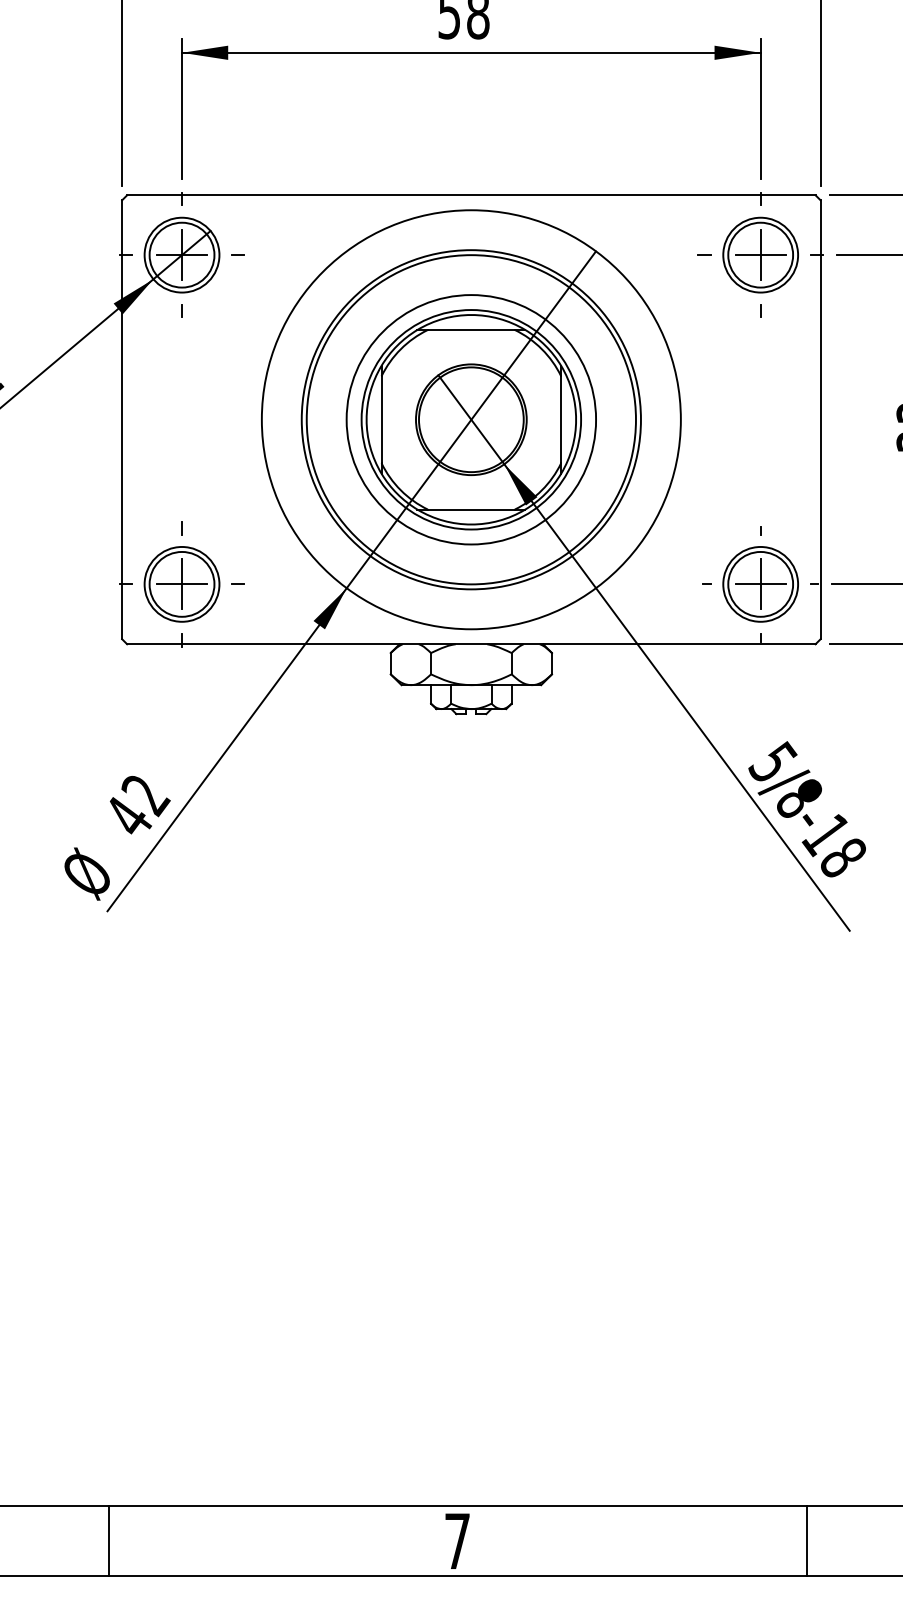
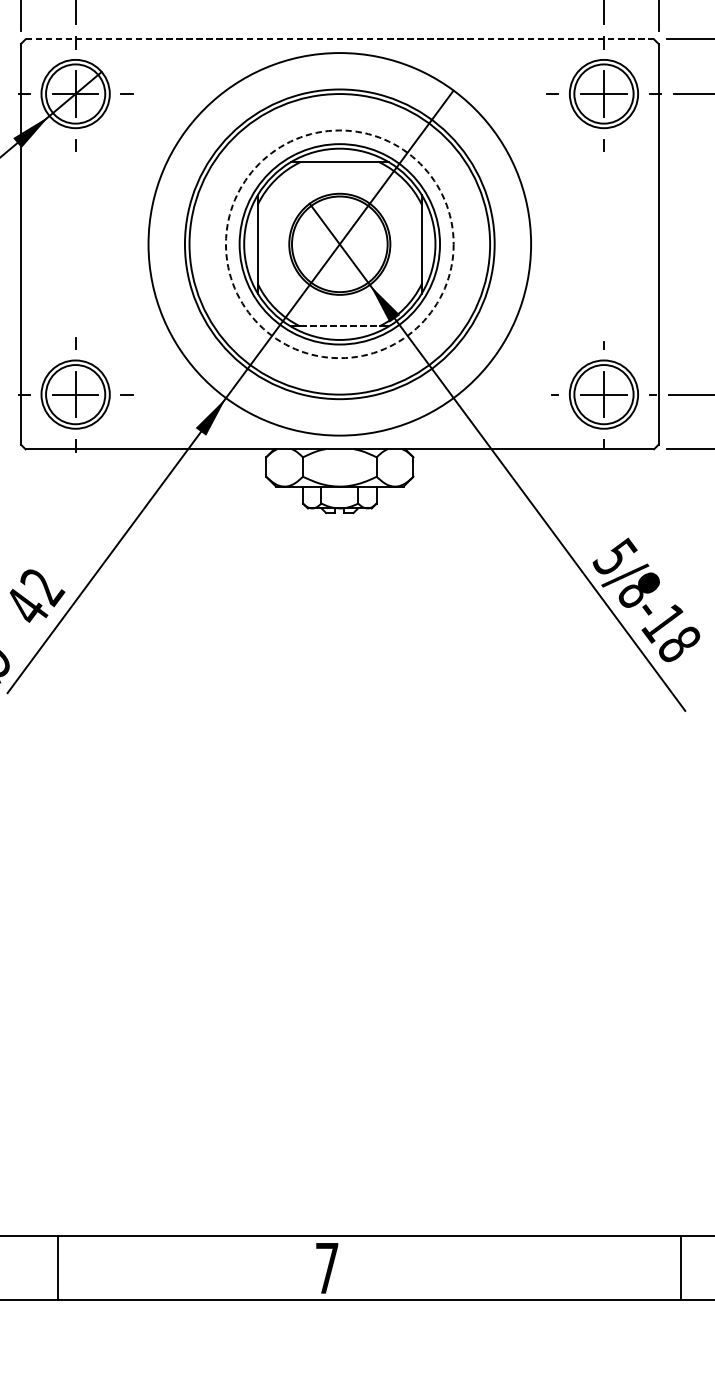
line: (471, 195) -> (339, 39), solid -> dashed
circle: (471, 419) -> (339, 244), solid -> dashed
line: (471, 509) -> (339, 326), solid -> dashed
line: (109, 1541) -> (58, 1268), moved
line: (807, 1541) -> (681, 1268), moved

